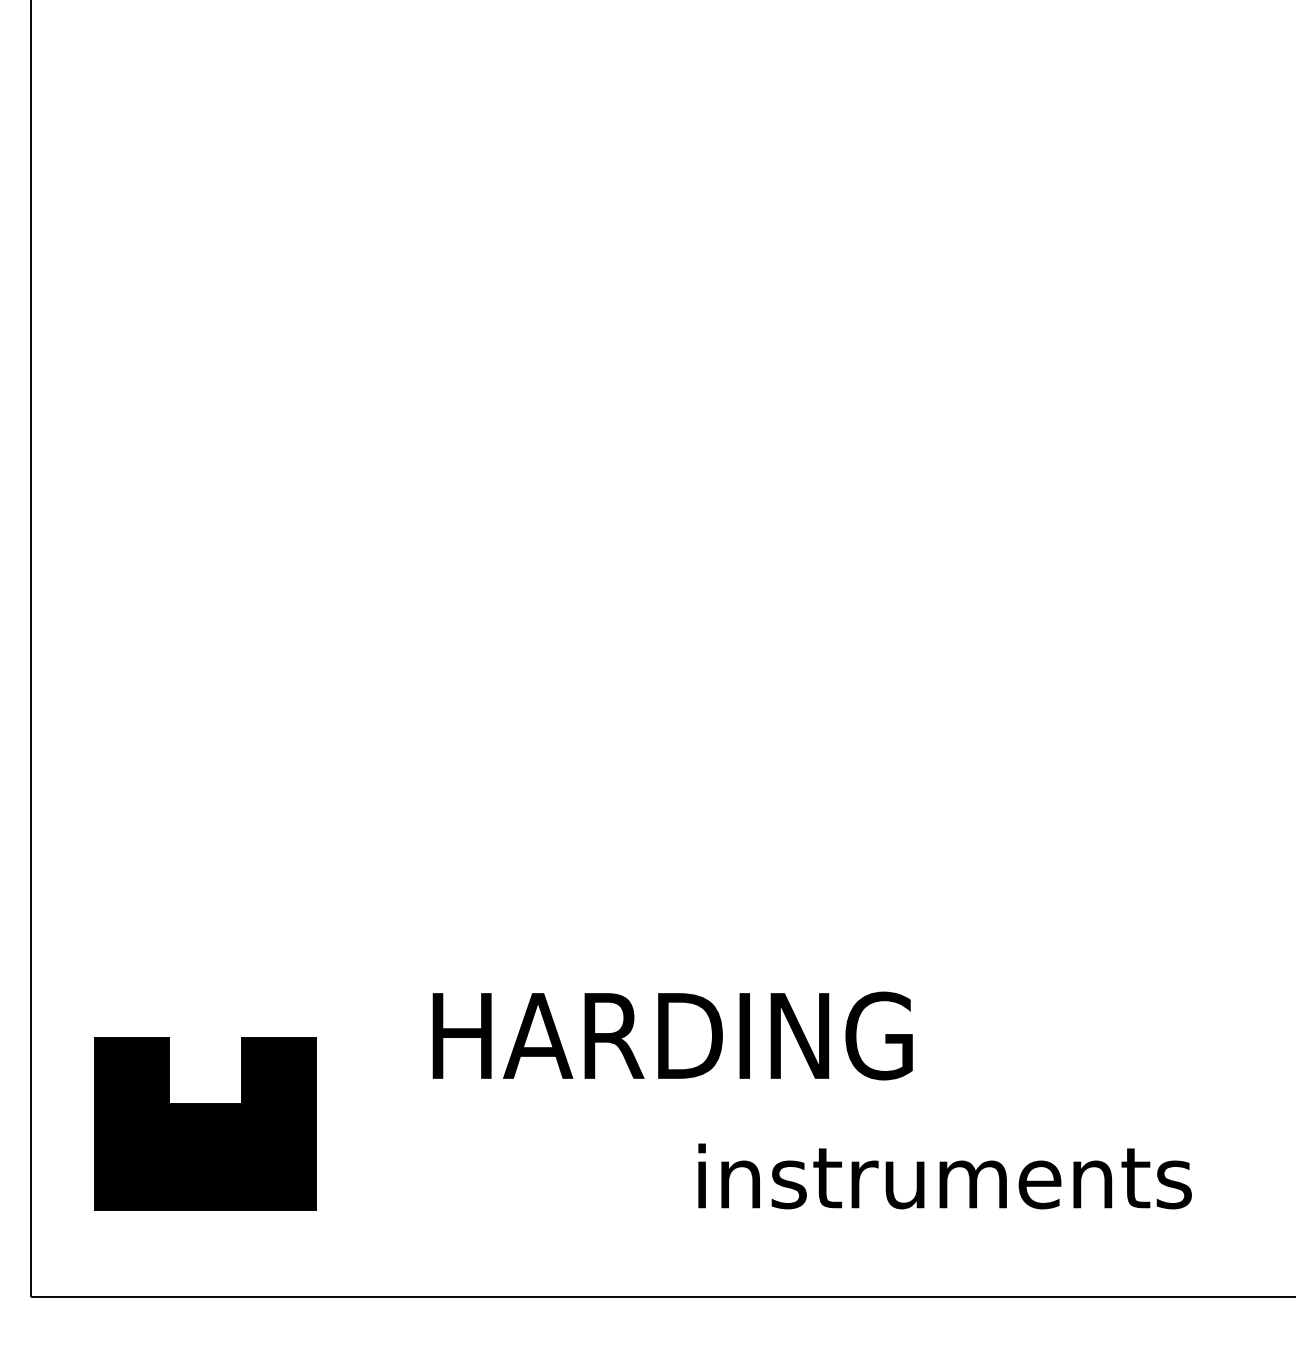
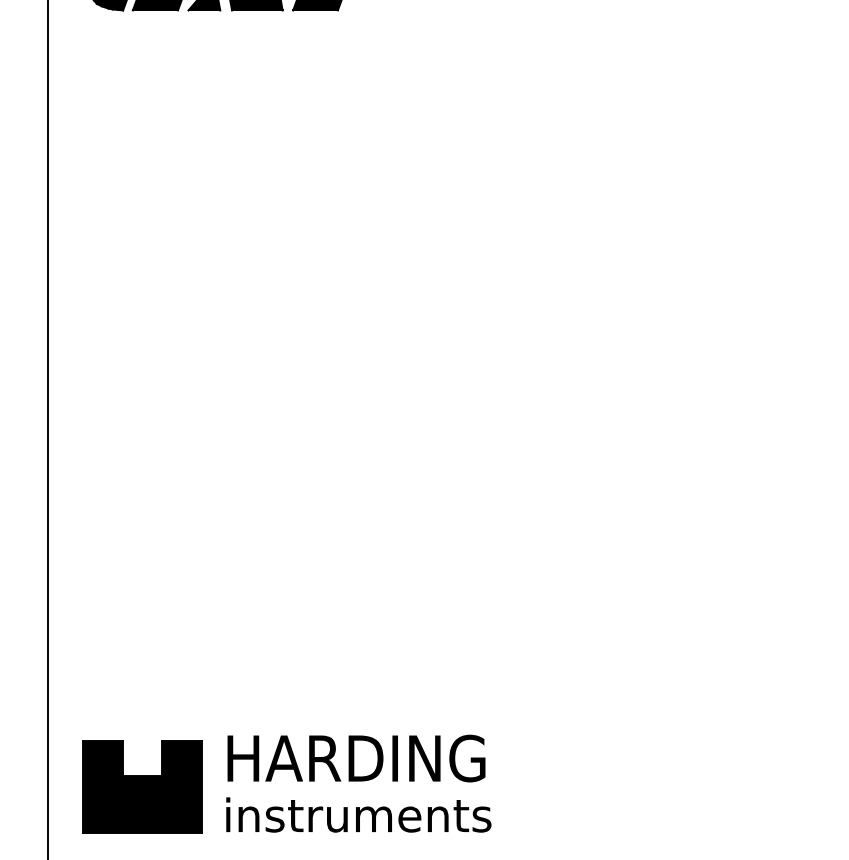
text: (672, 1035) -> (356, 758), moved
text: (944, 1175) -> (358, 814), moved

